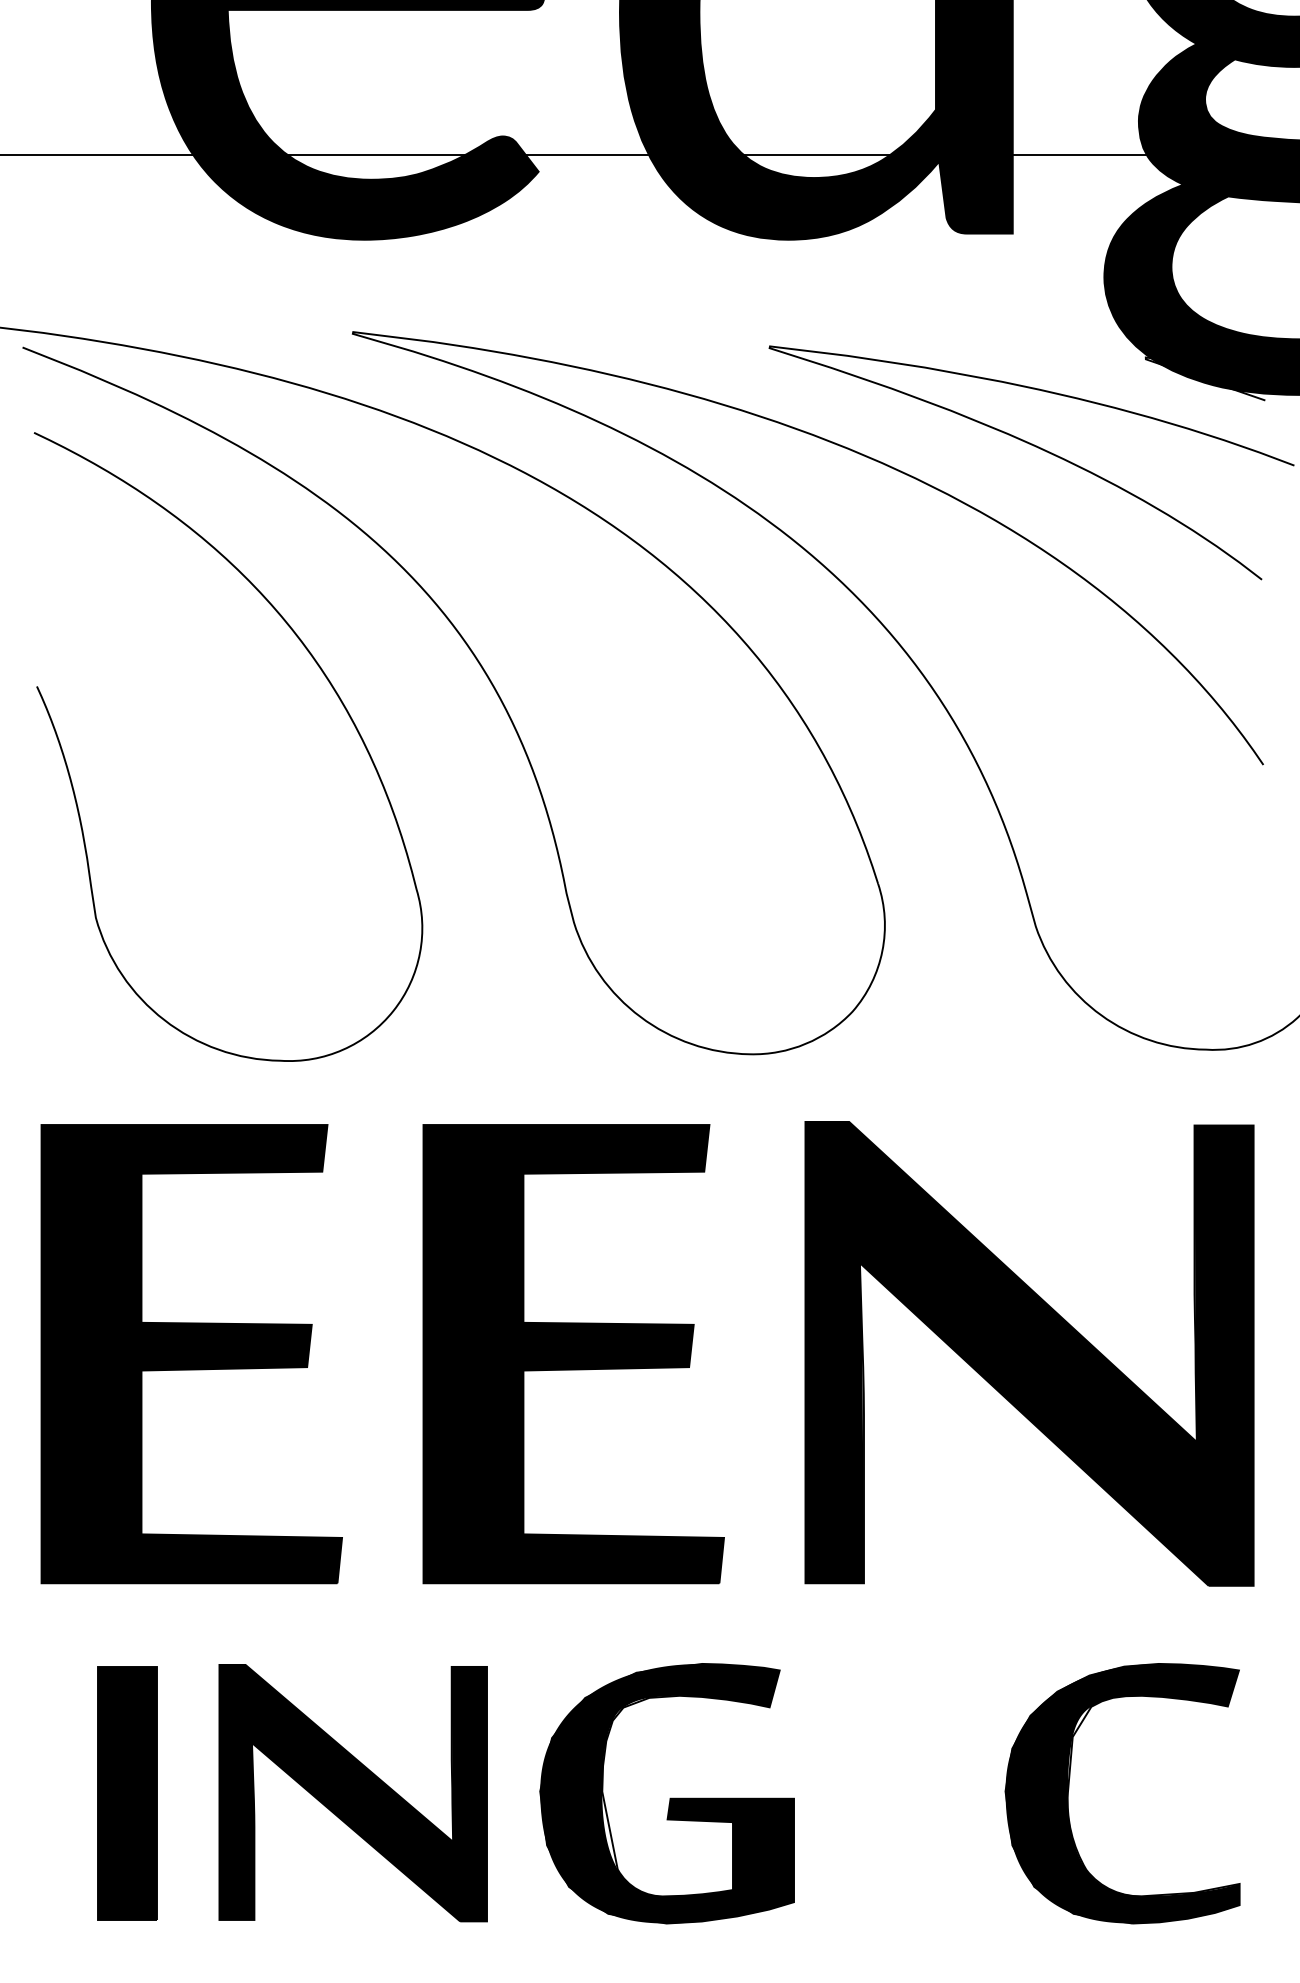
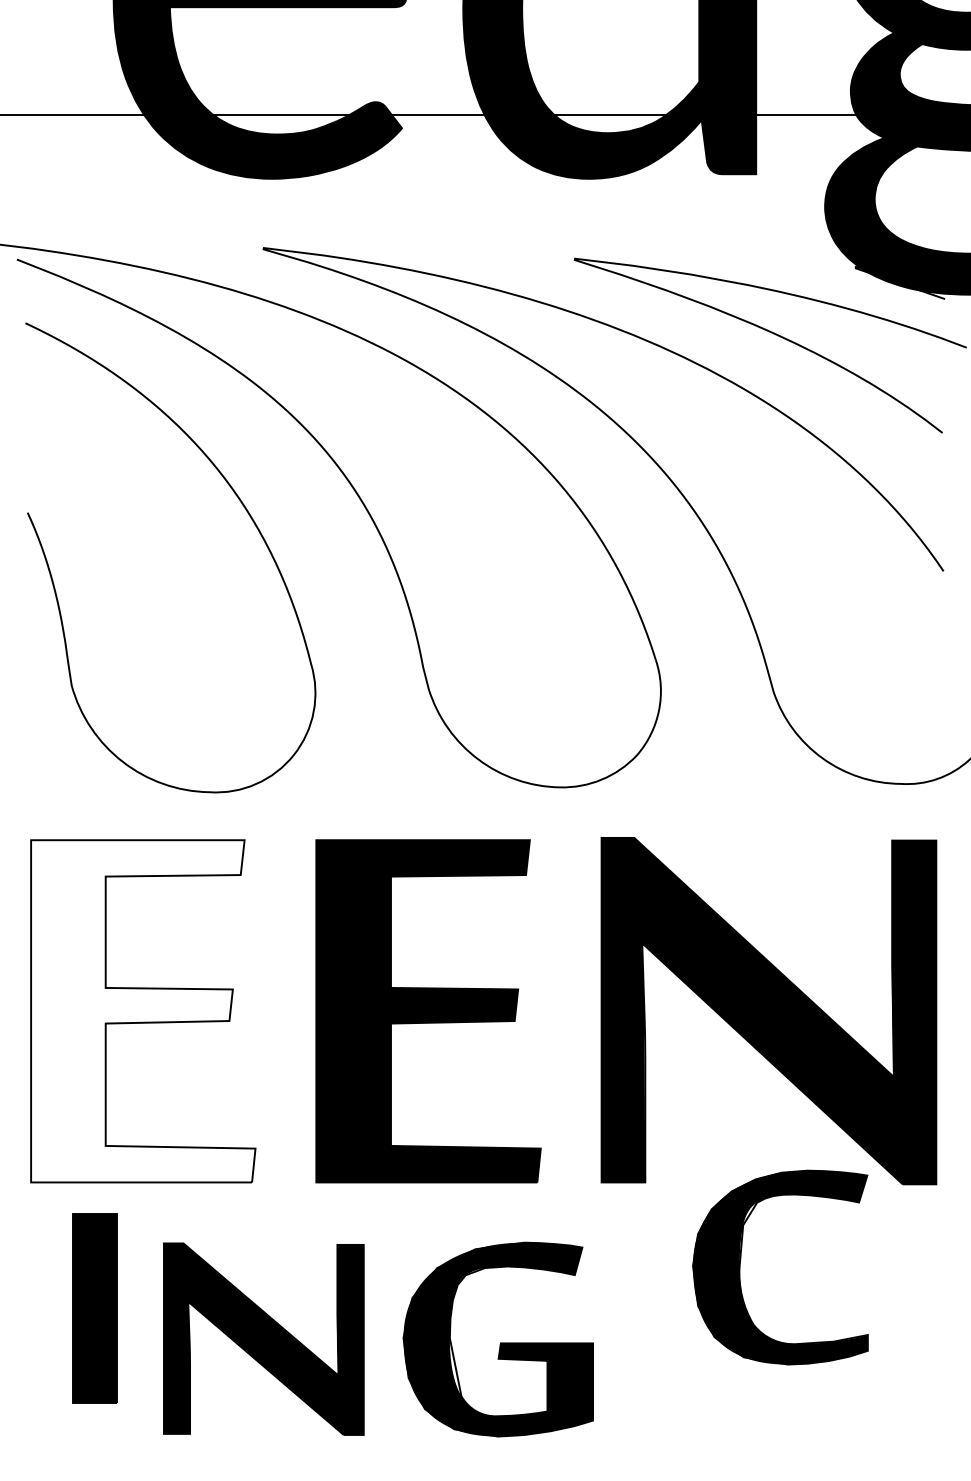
fill: (192, 1354) -> (143, 1011), removed
part: (1070, 1782) -> (741, 1259), moved
part: (126, 1793) -> (94, 1308), moved

